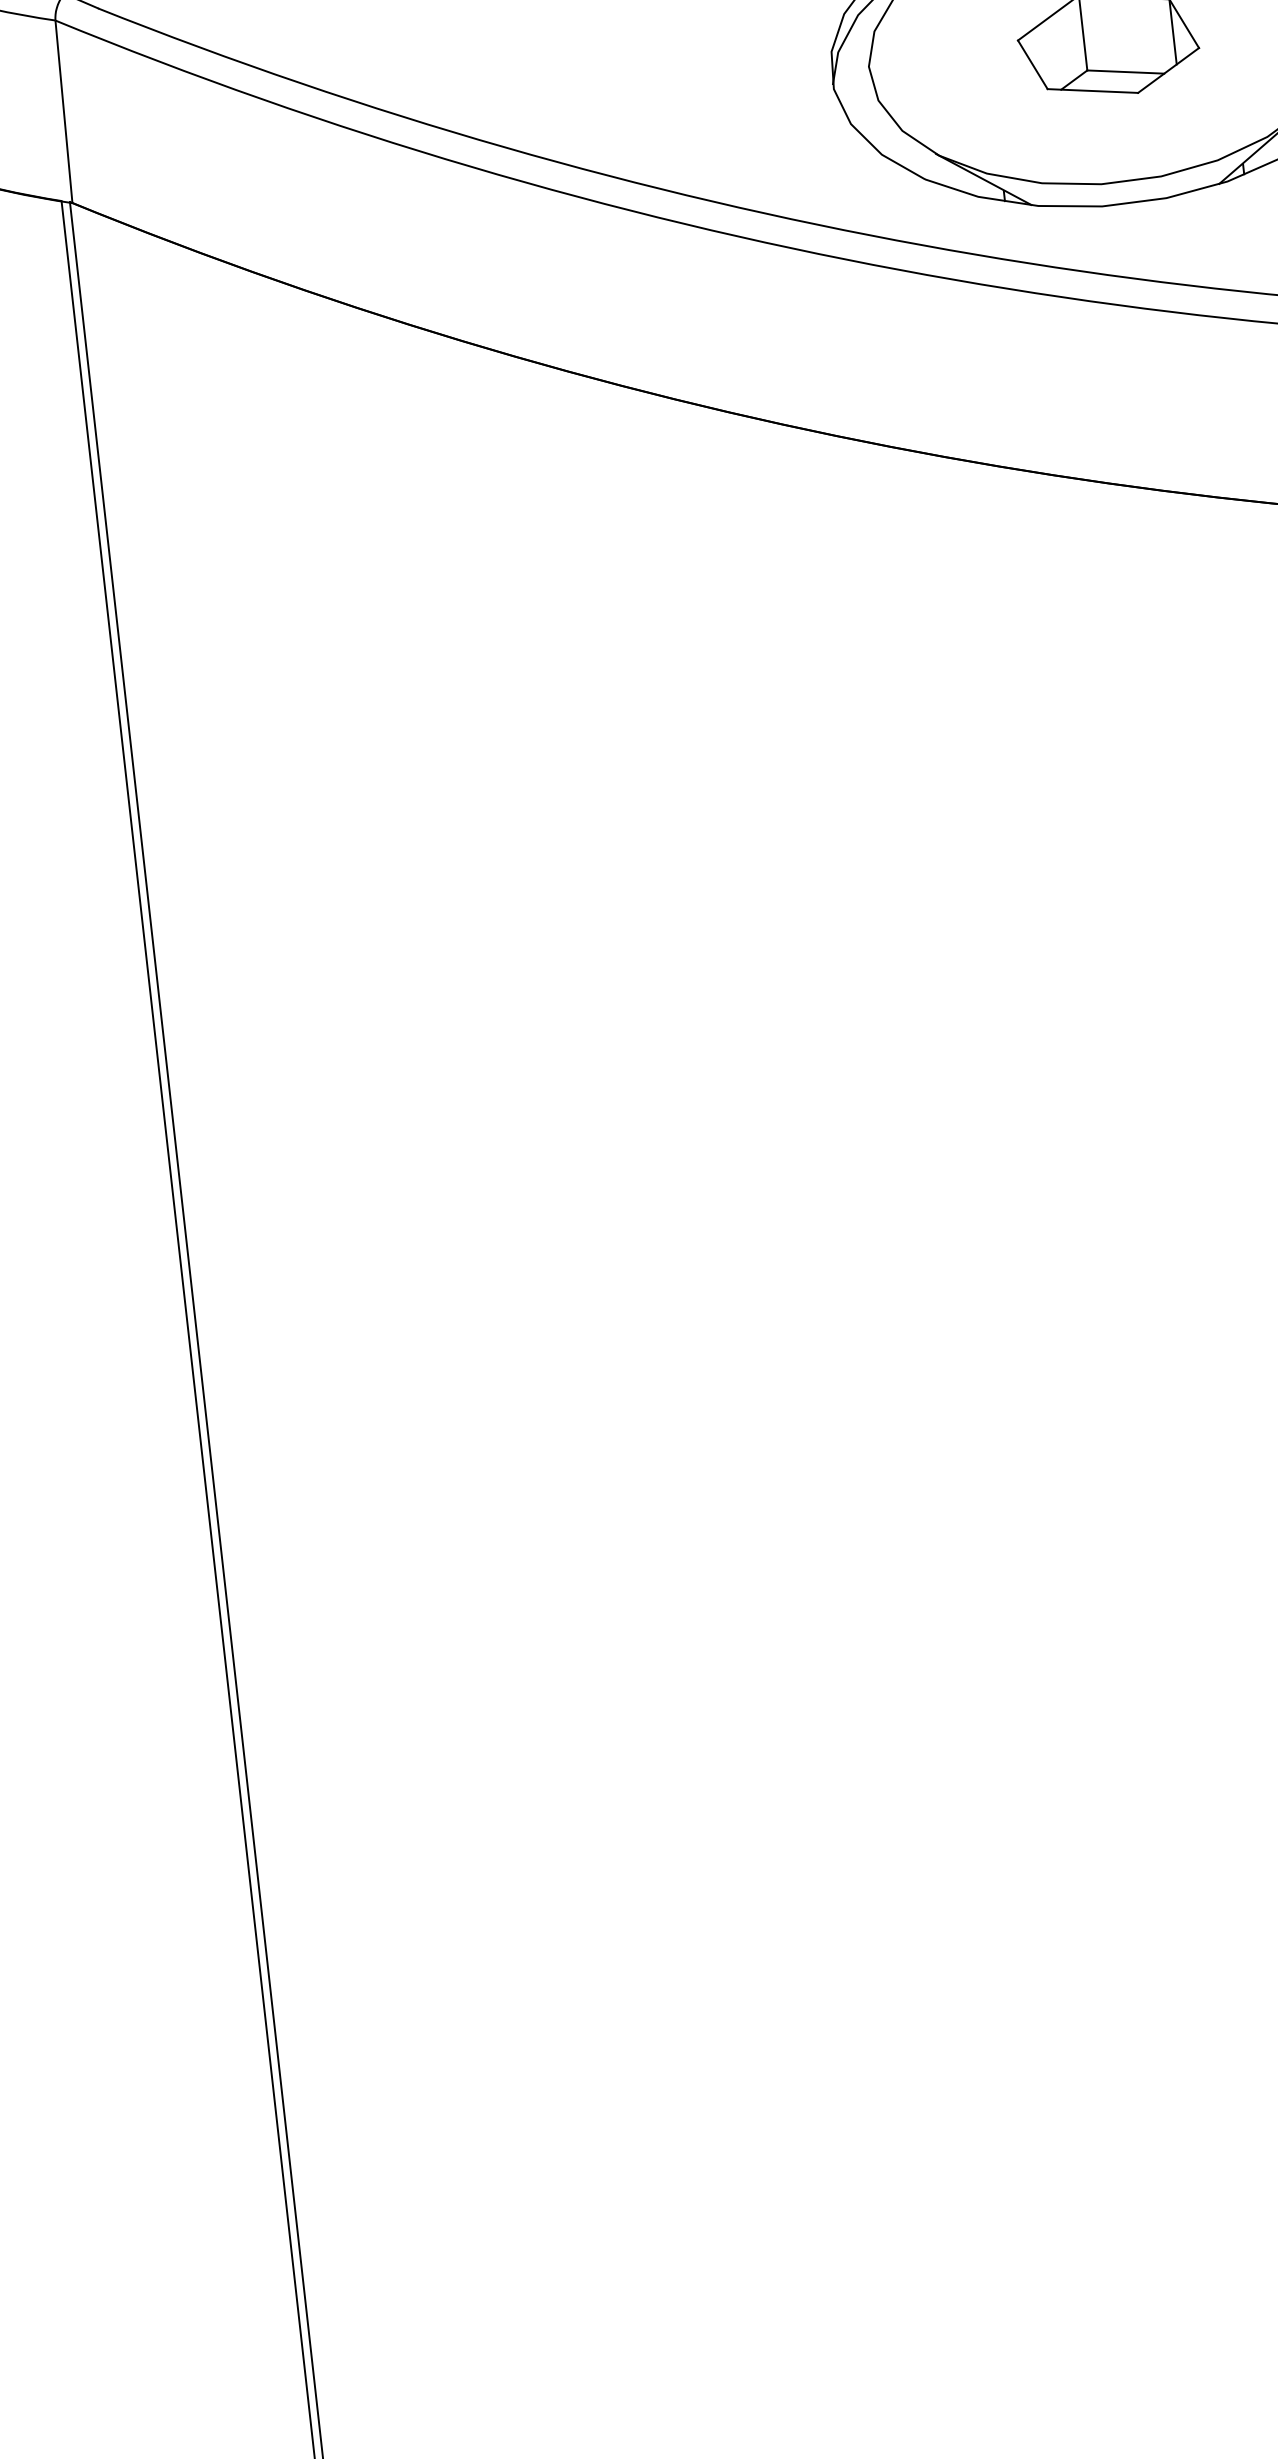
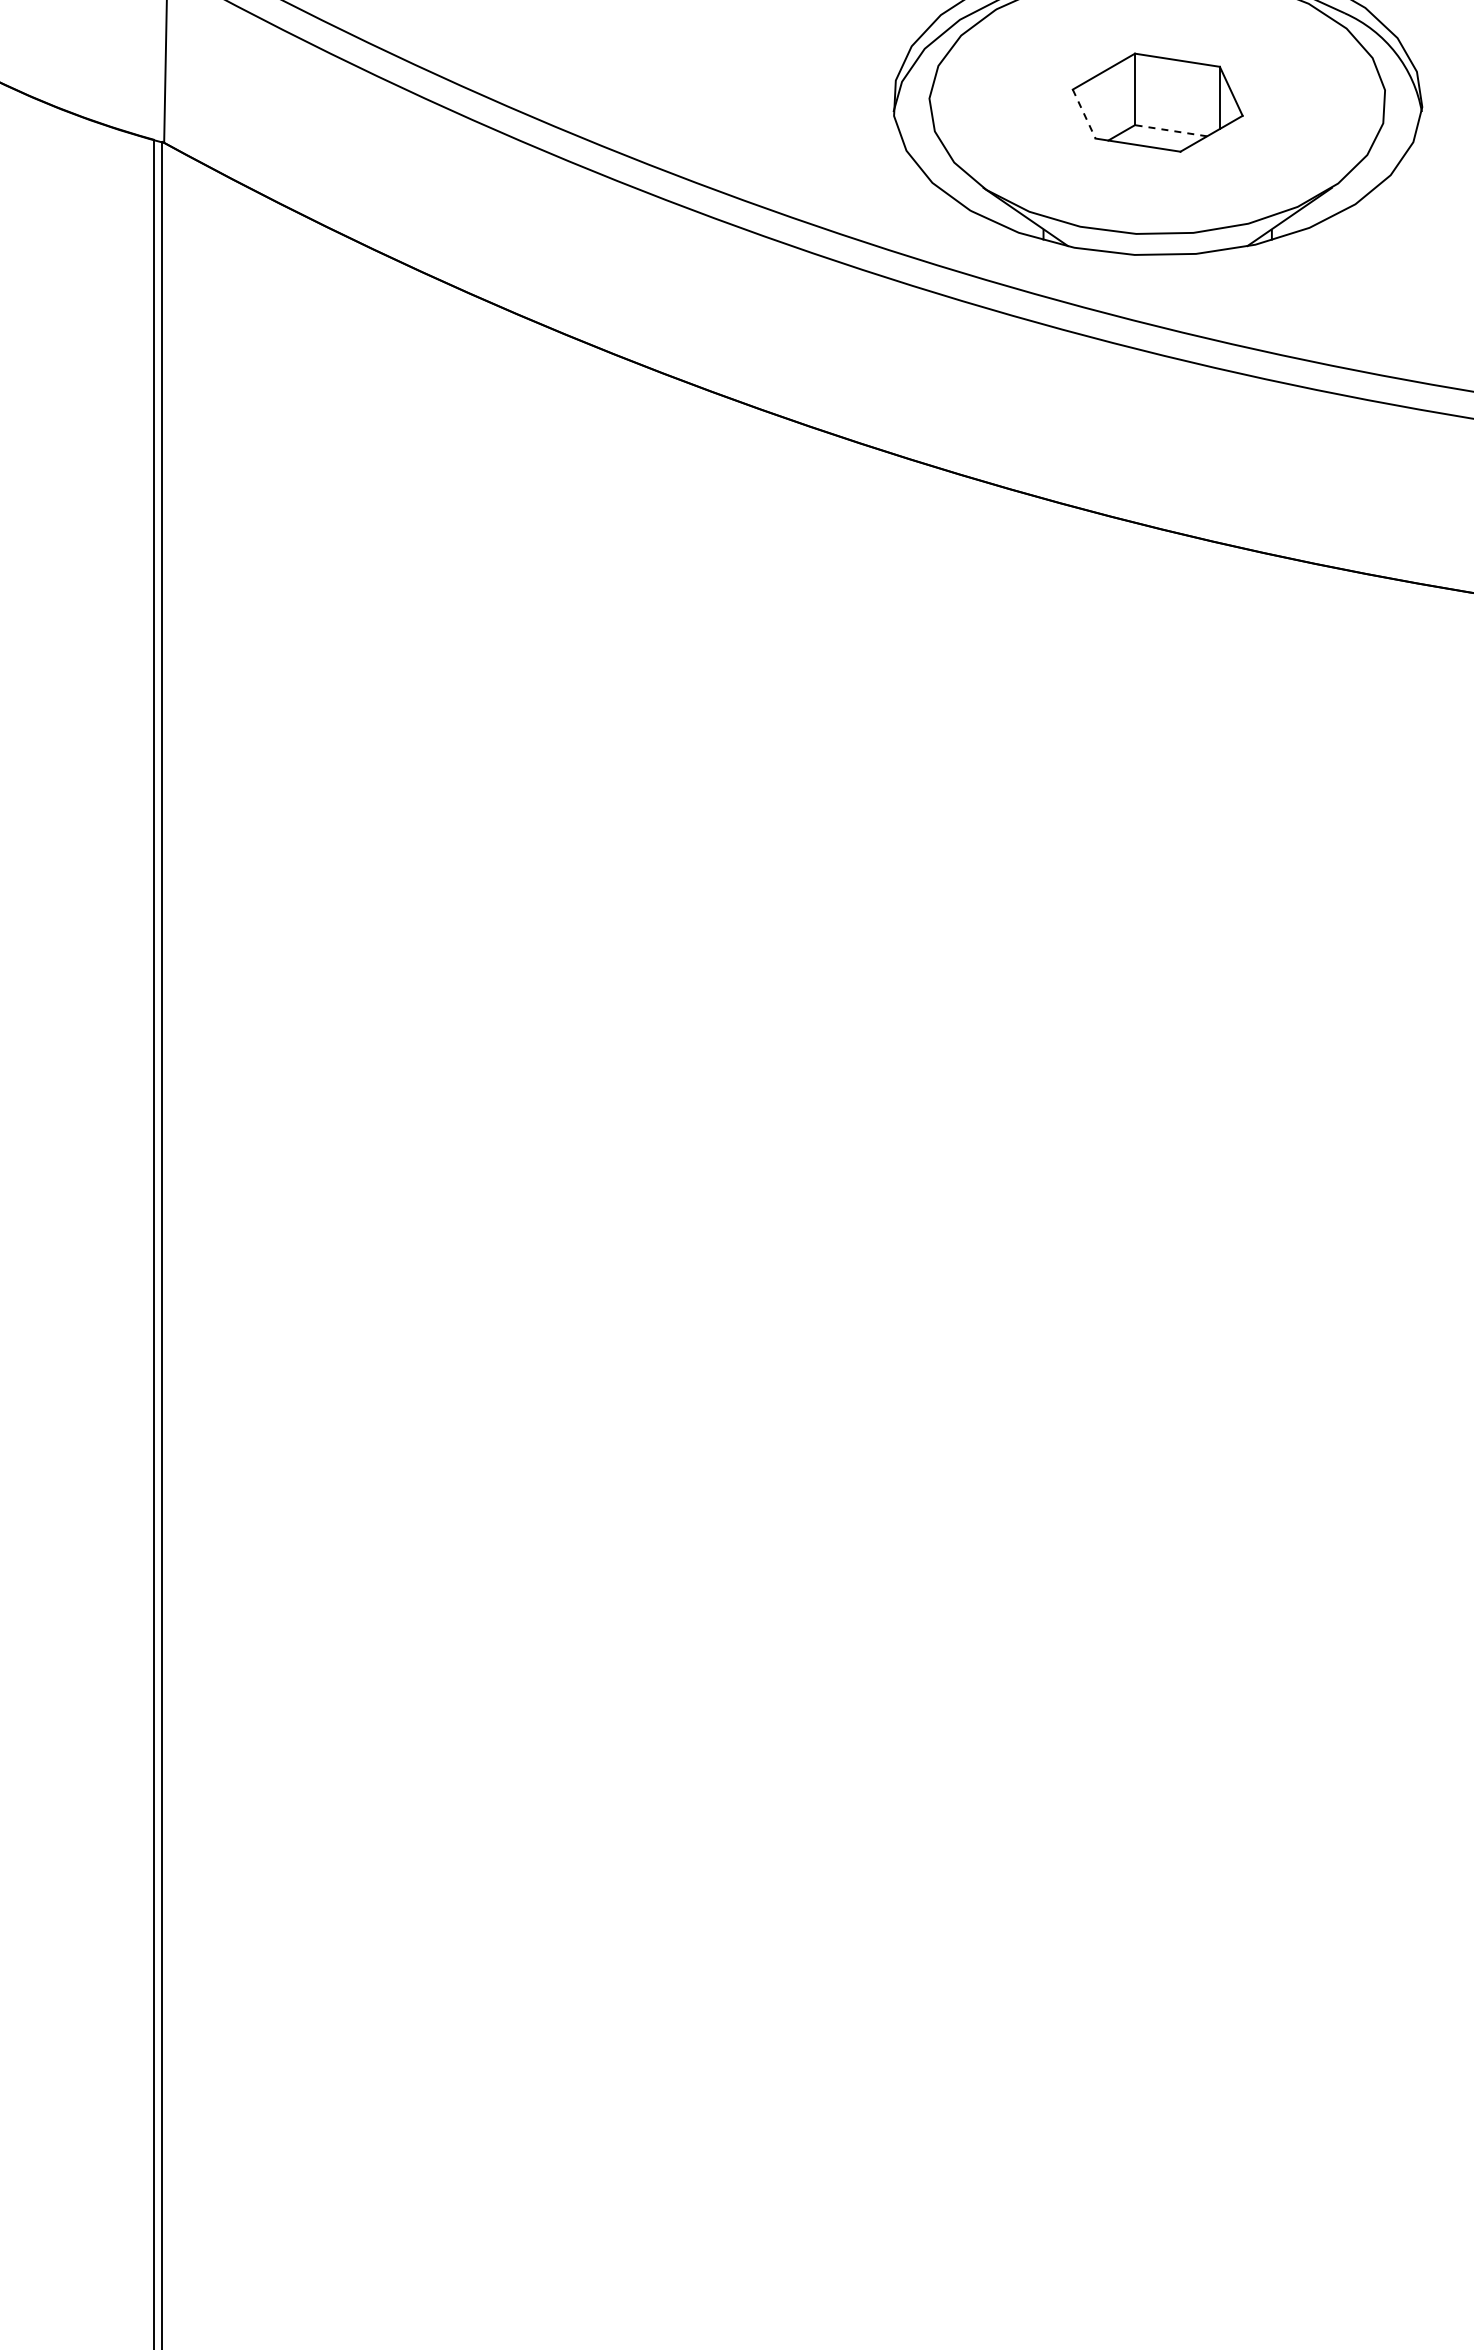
line: (1033, 65) -> (1084, 114), solid -> dashed
line: (1126, 71) -> (1171, 130), solid -> dashed

